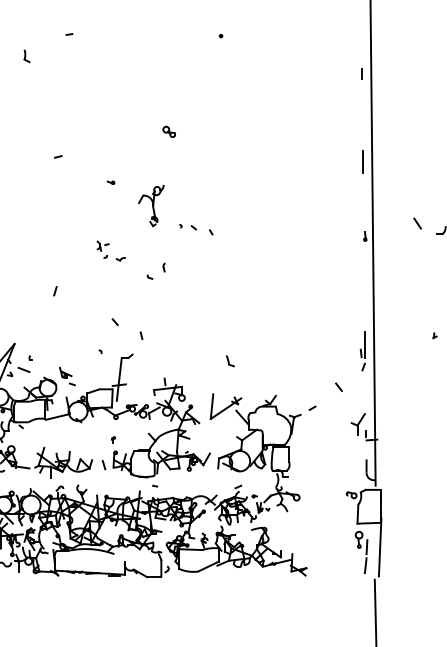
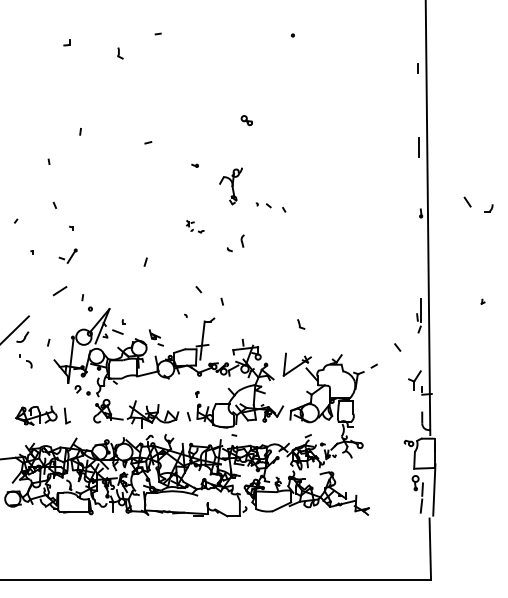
part: (111, 251) -> (195, 226), size x0.7
part: (163, 266) -> (241, 240), size x1.6

